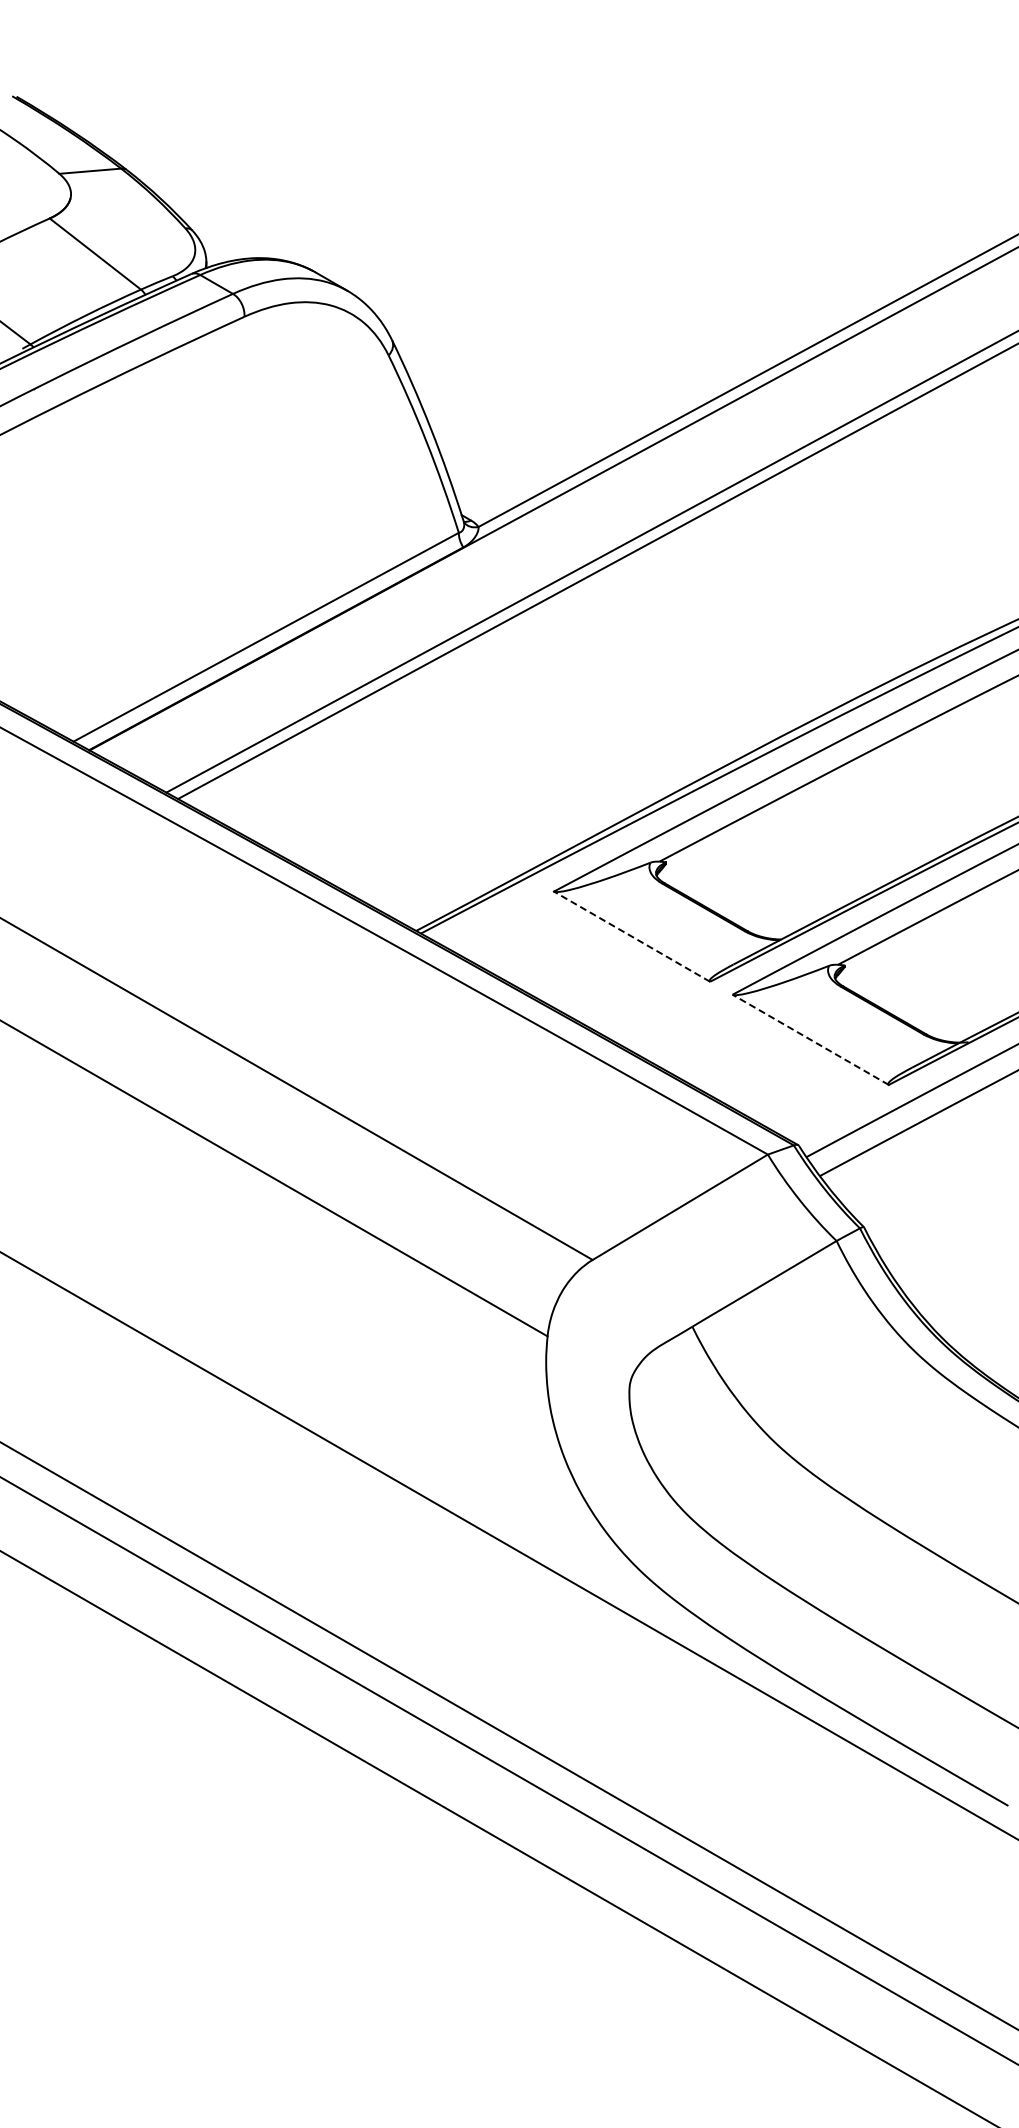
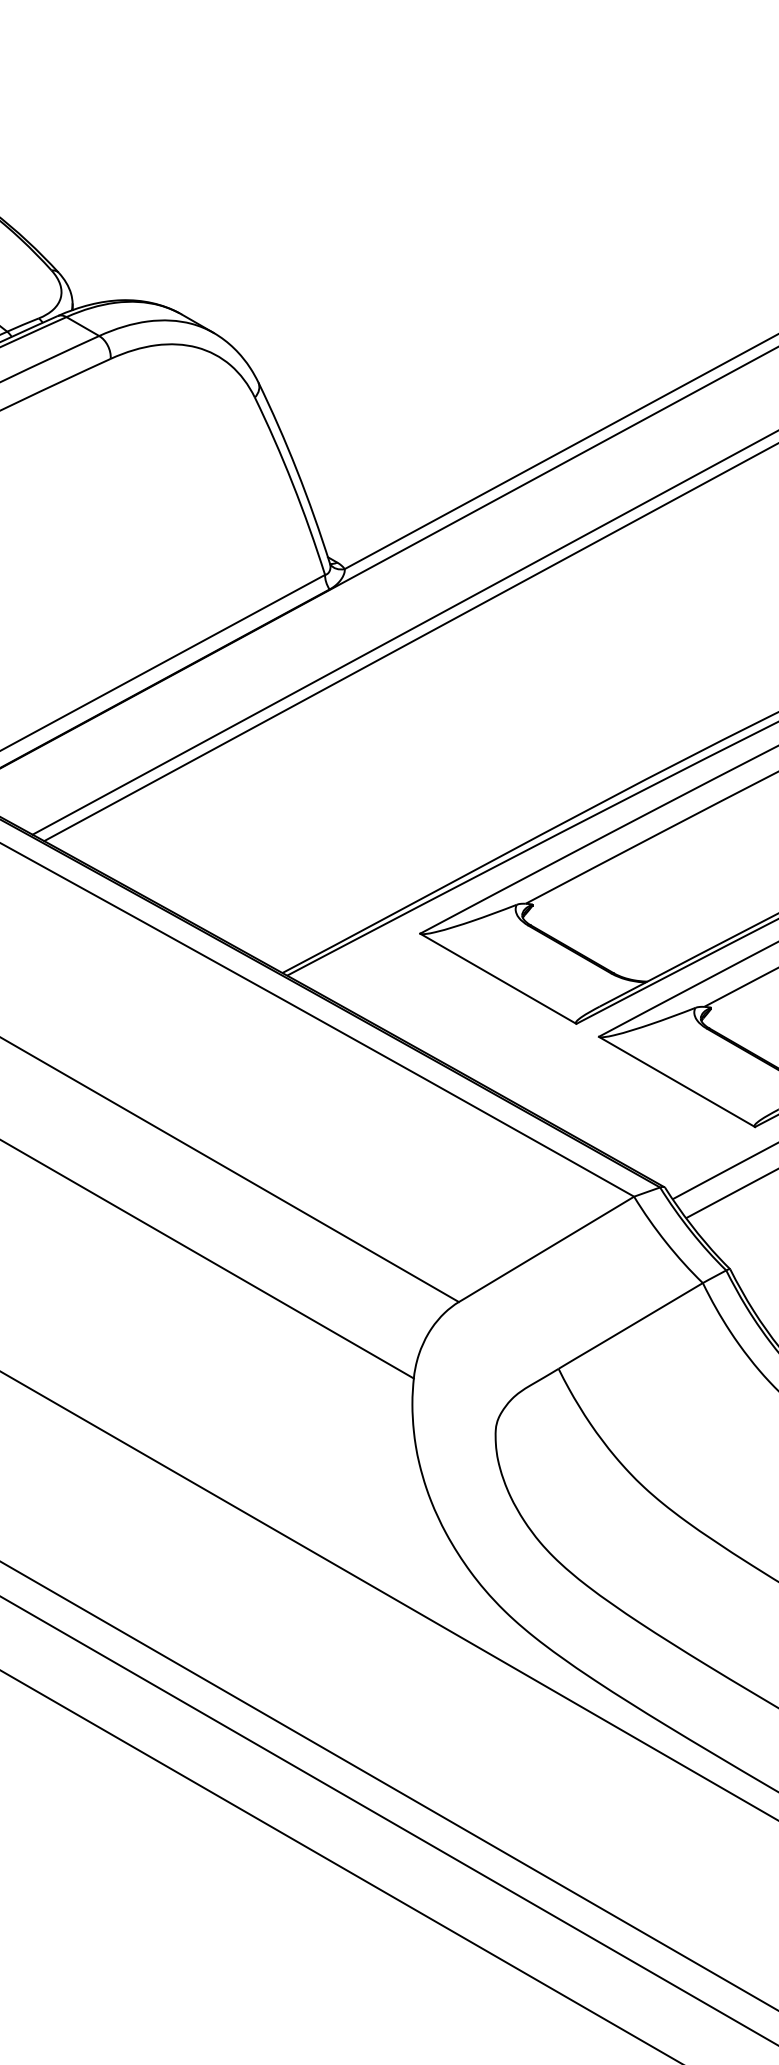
line: (631, 936) -> (497, 978), dashed -> solid
line: (810, 1039) -> (676, 1081), dashed -> solid

